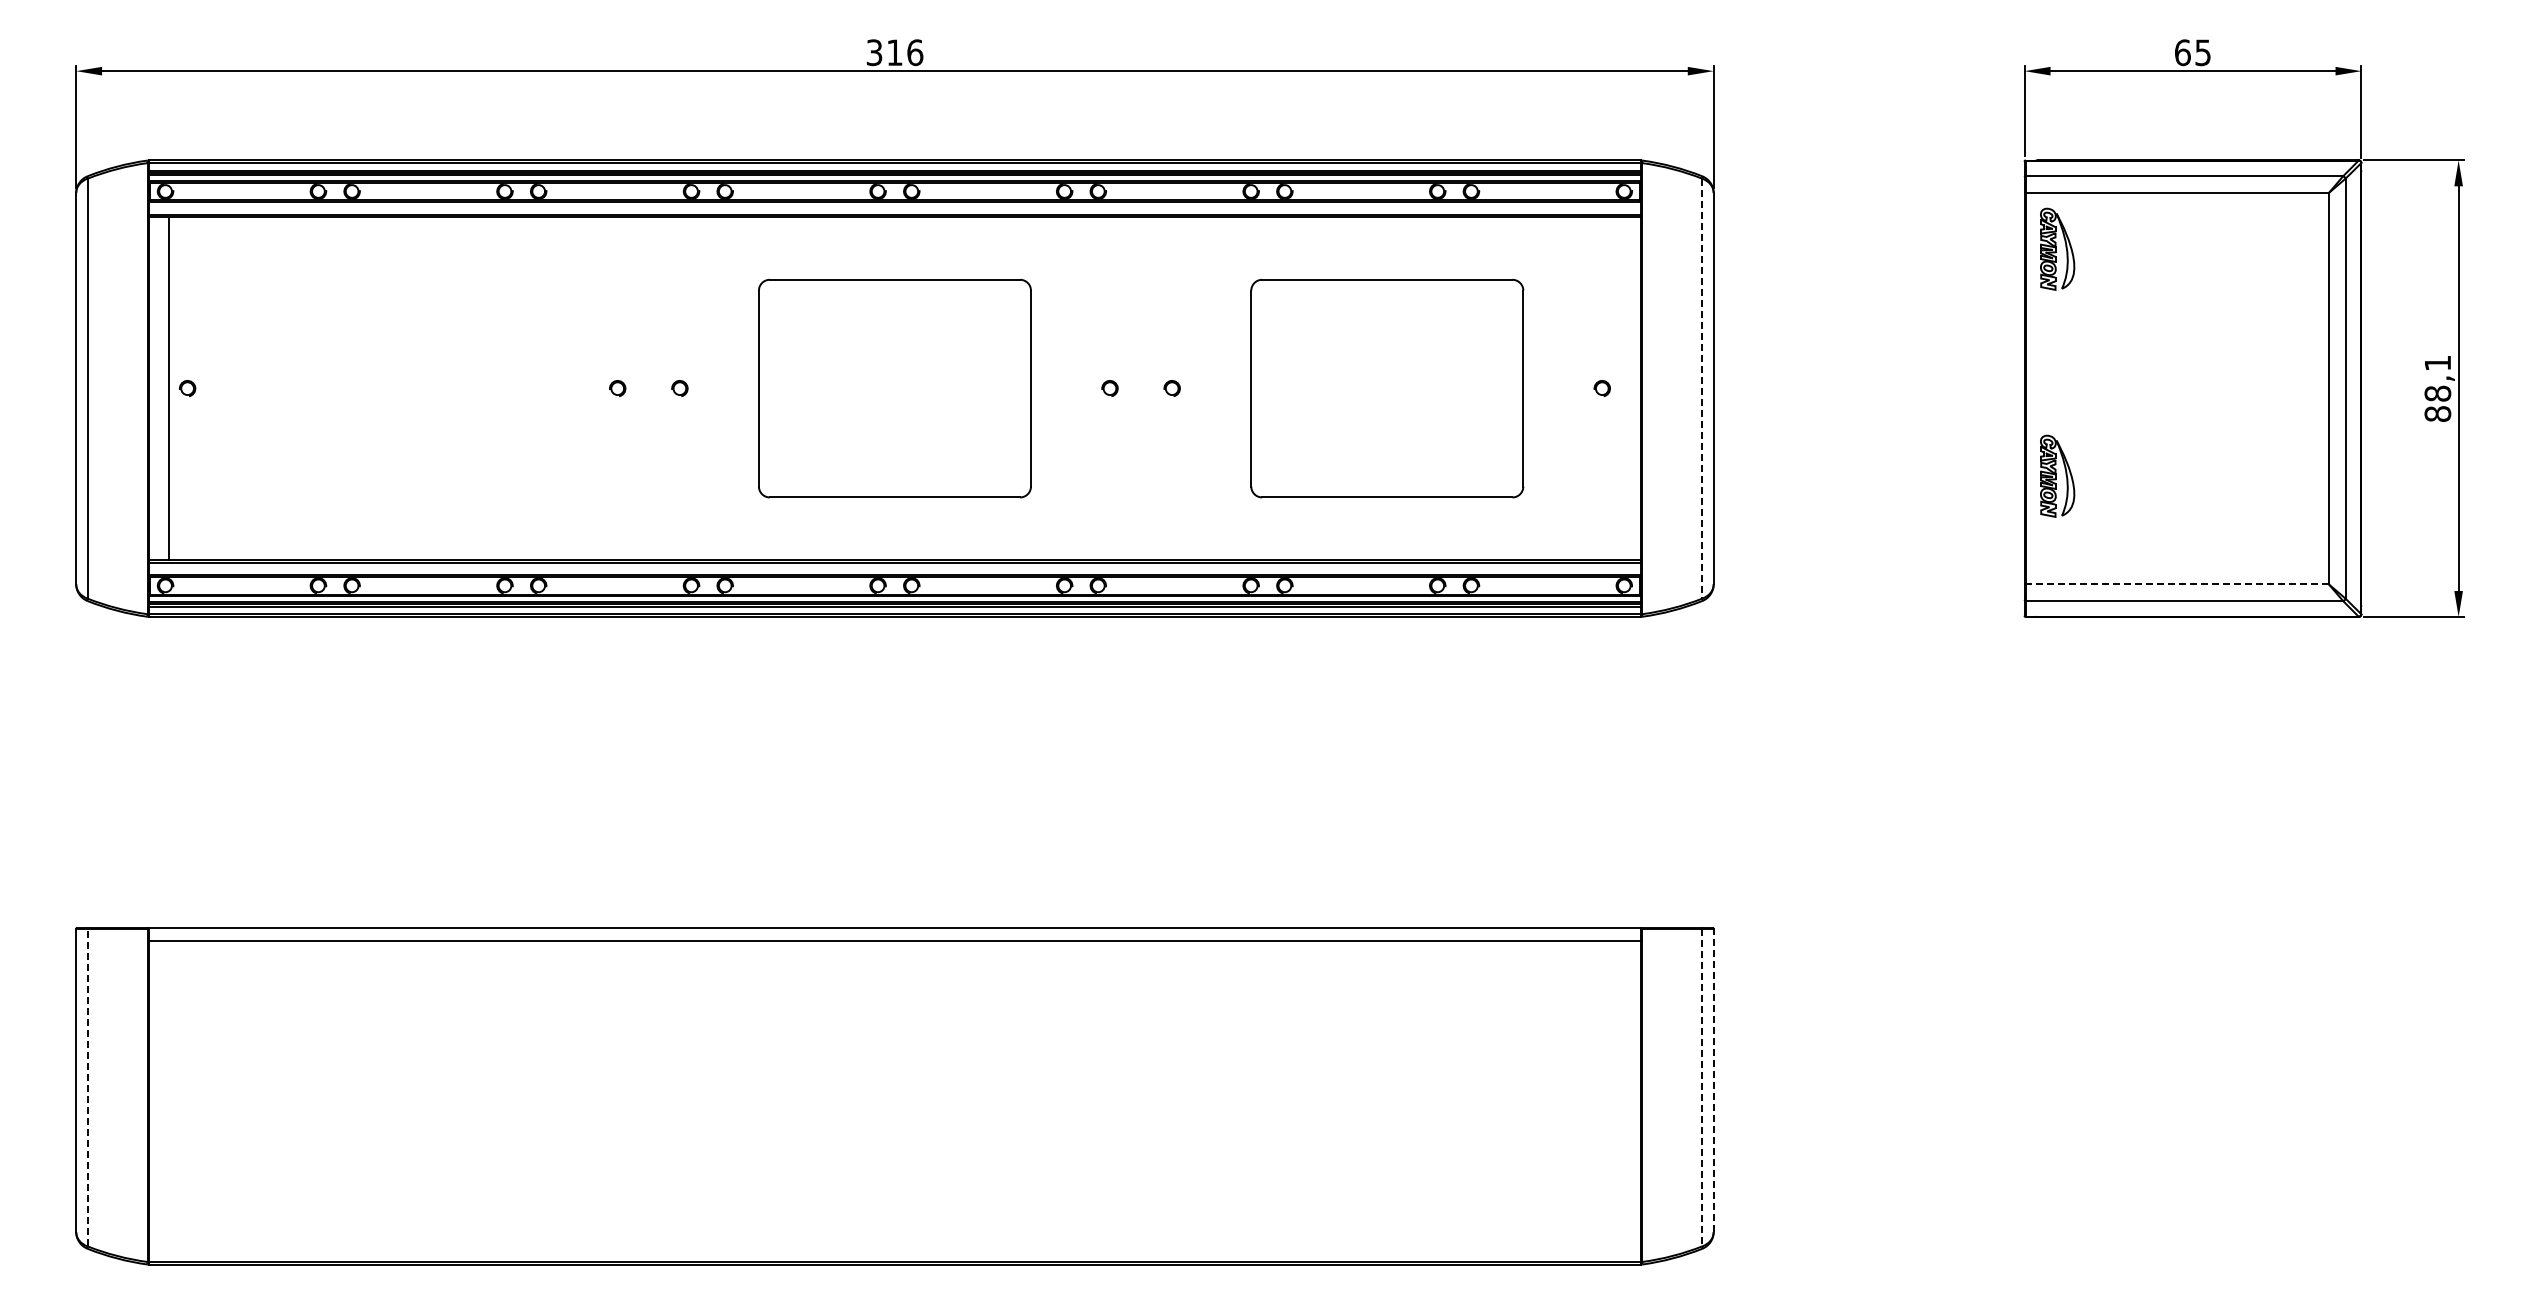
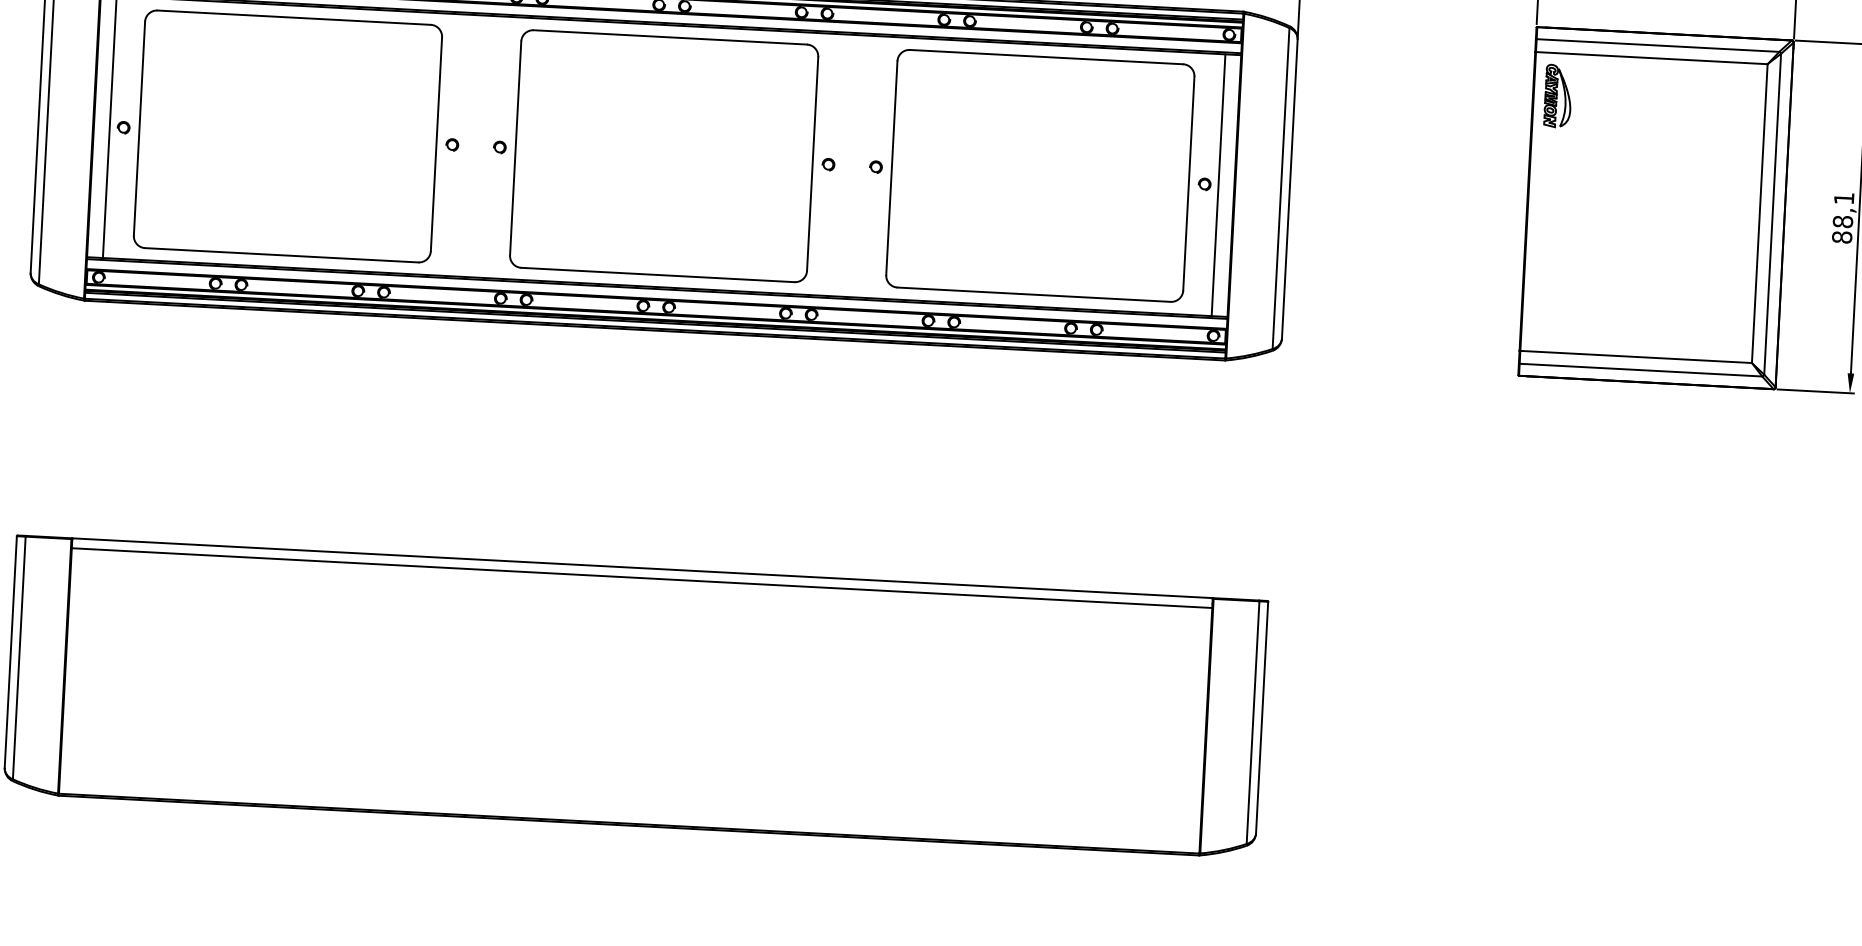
part: (402, 388) -> (287, 136), added
part: (894, 388) -> (663, 156), size x1.43
part: (1387, 388) -> (1040, 175), size x1.43
line: (1620, 388) -> (1218, 185), added
line: (1702, 388) -> (1281, 188), dashed -> solid
part: (2057, 475) -> (1549, 269), removed
line: (2177, 584) -> (1636, 357), dashed -> solid
line: (1713, 1080) -> (1261, 717), dashed -> solid
line: (87, 1087) -> (19, 657), dashed -> solid
line: (1702, 1087) -> (1253, 722), dashed -> solid

